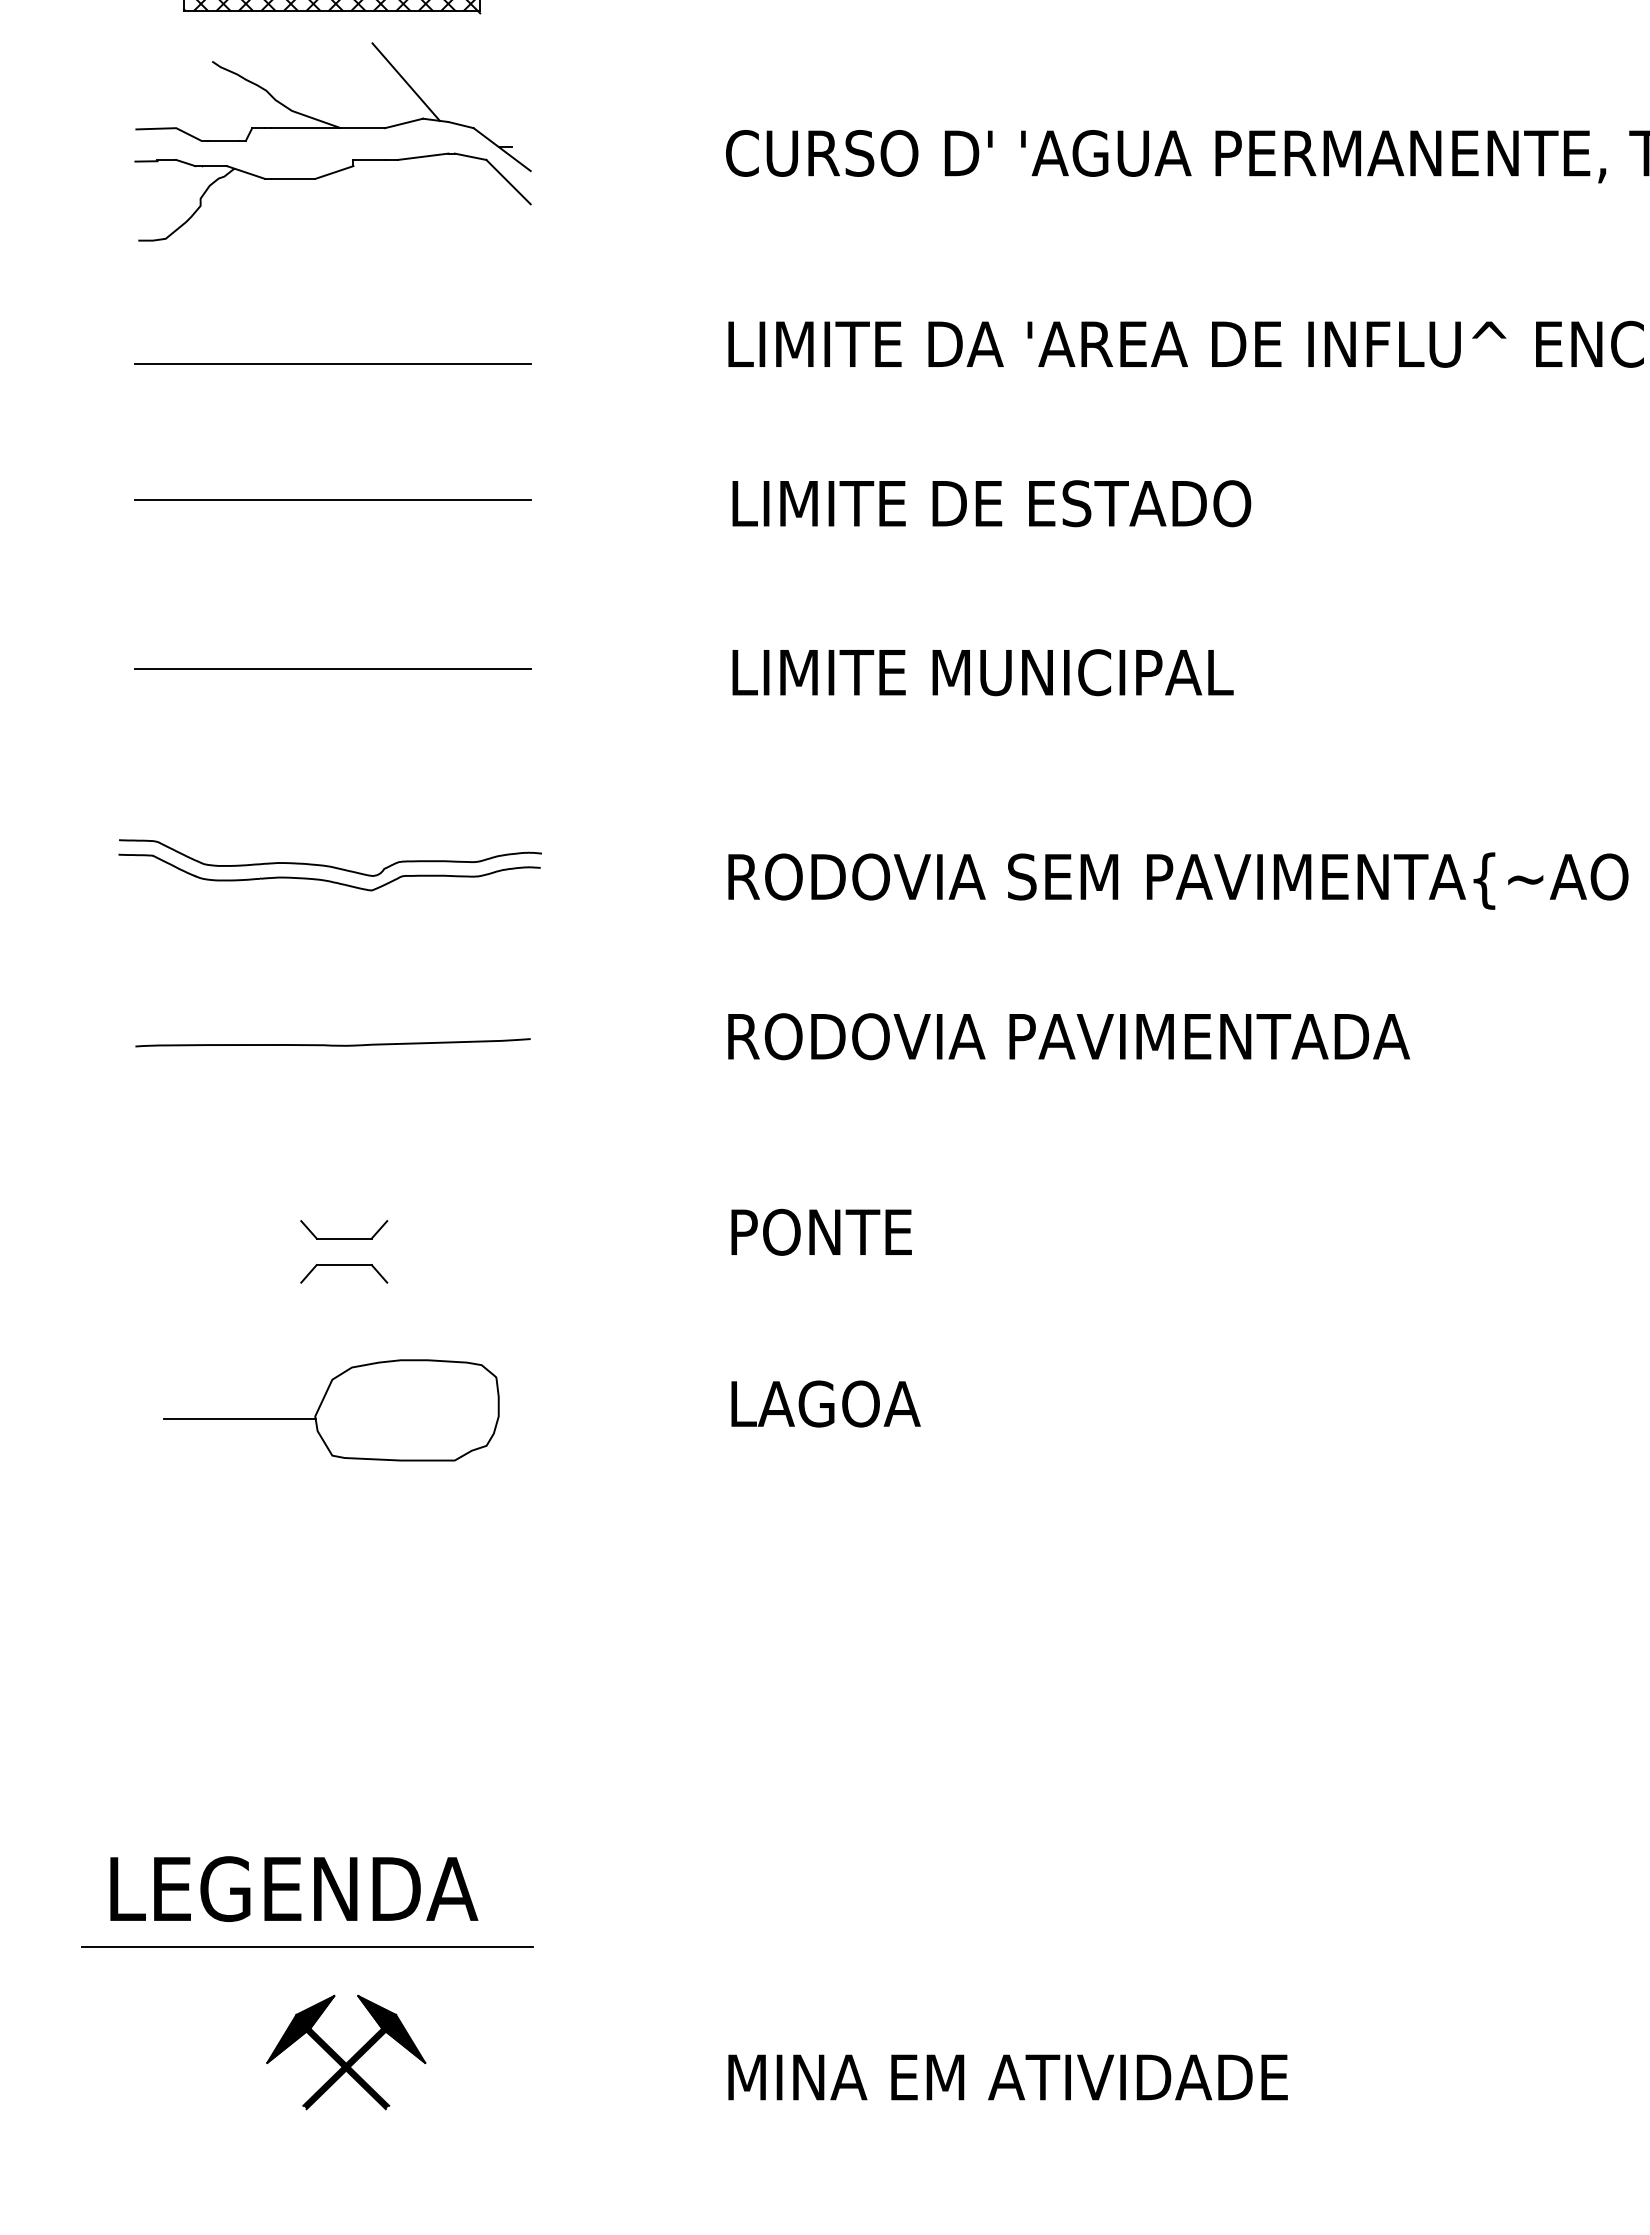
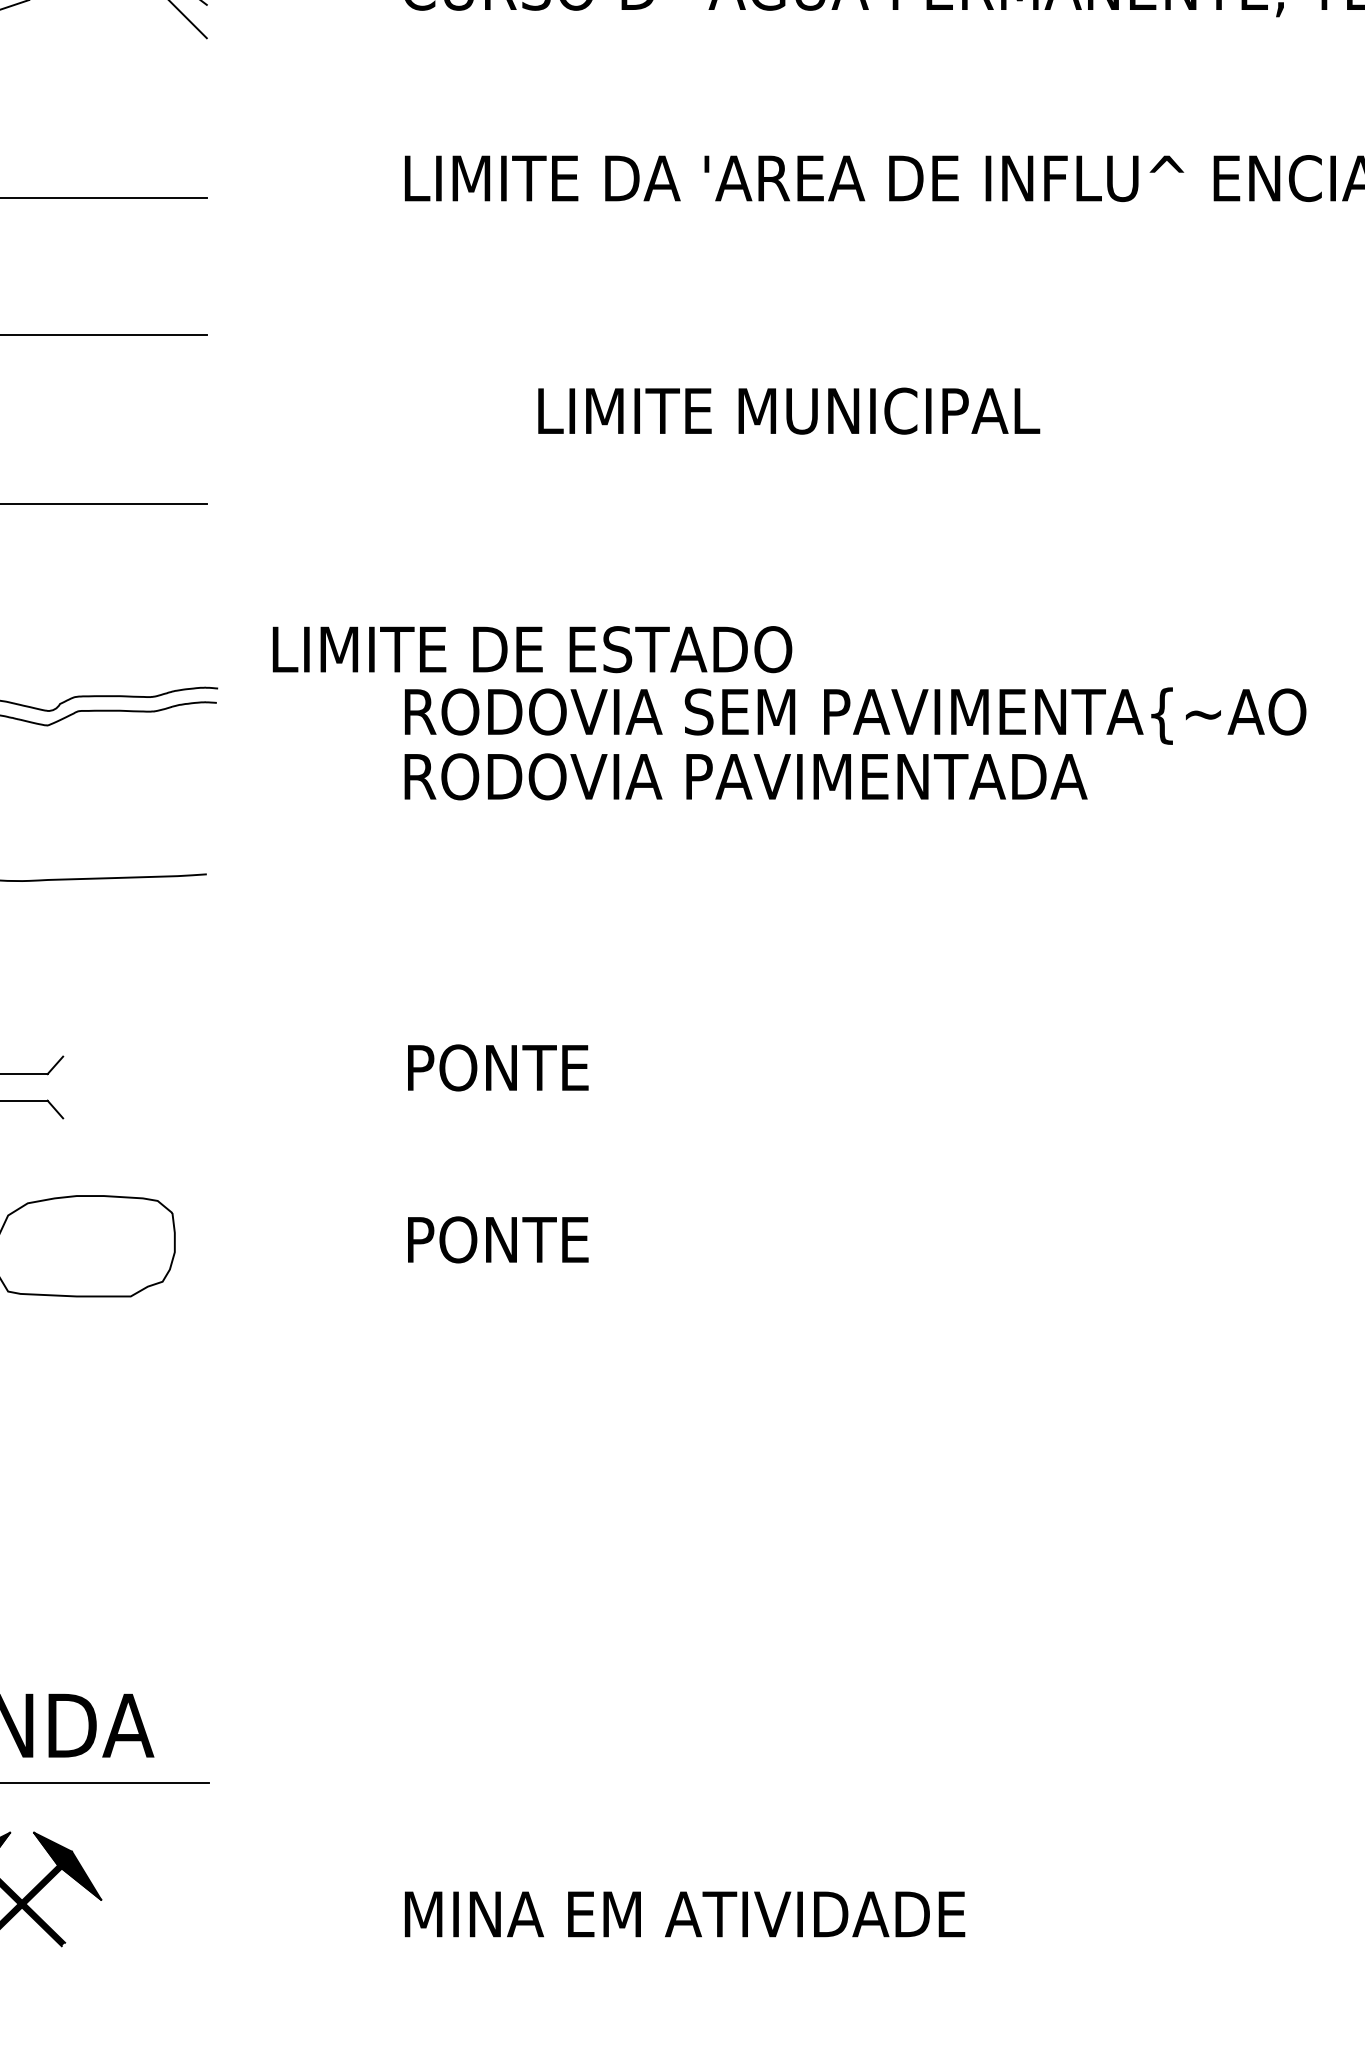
text: (991, 503) -> (532, 649), moved
text: (982, 672) -> (788, 411), moved
text: (1068, 1036) -> (745, 776), moved
text: (828, 1403) -> (505, 1239), LAGOA -> PONTE

